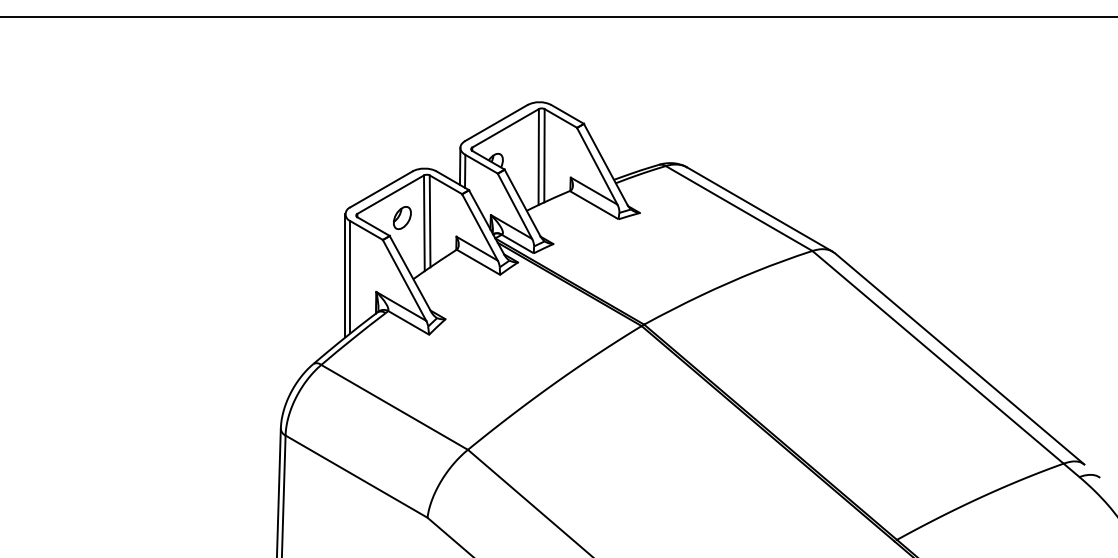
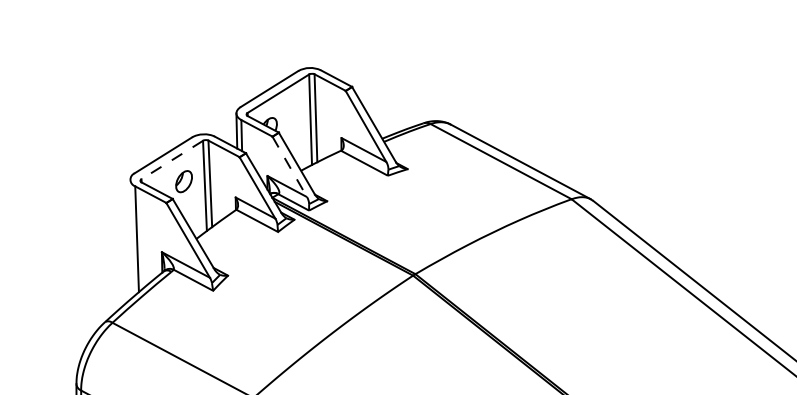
line: (390, 194) -> (172, 159), solid -> dashed
line: (514, 206) -> (289, 167), solid -> dashed
line: (345, 275) -> (132, 237), removed

